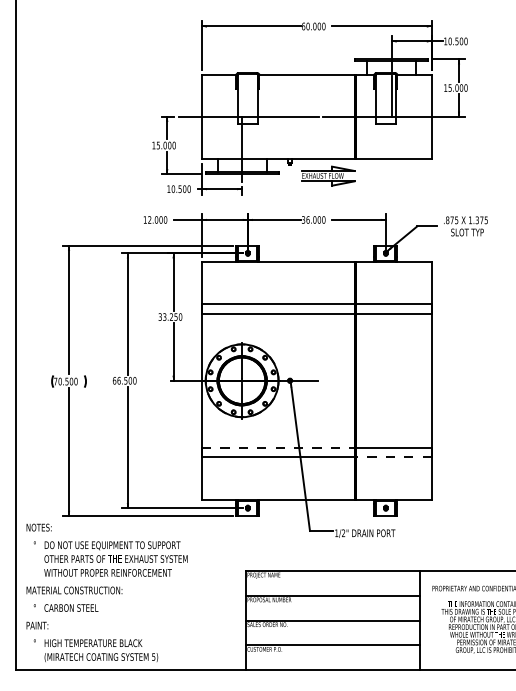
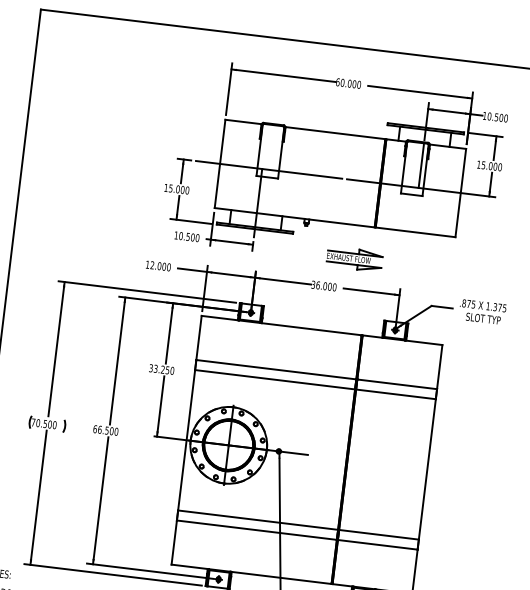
part: (328, 175) -> (354, 258), moved
line: (278, 447) -> (258, 519), dashed -> solid
line: (393, 457) -> (377, 544), dashed -> solid

